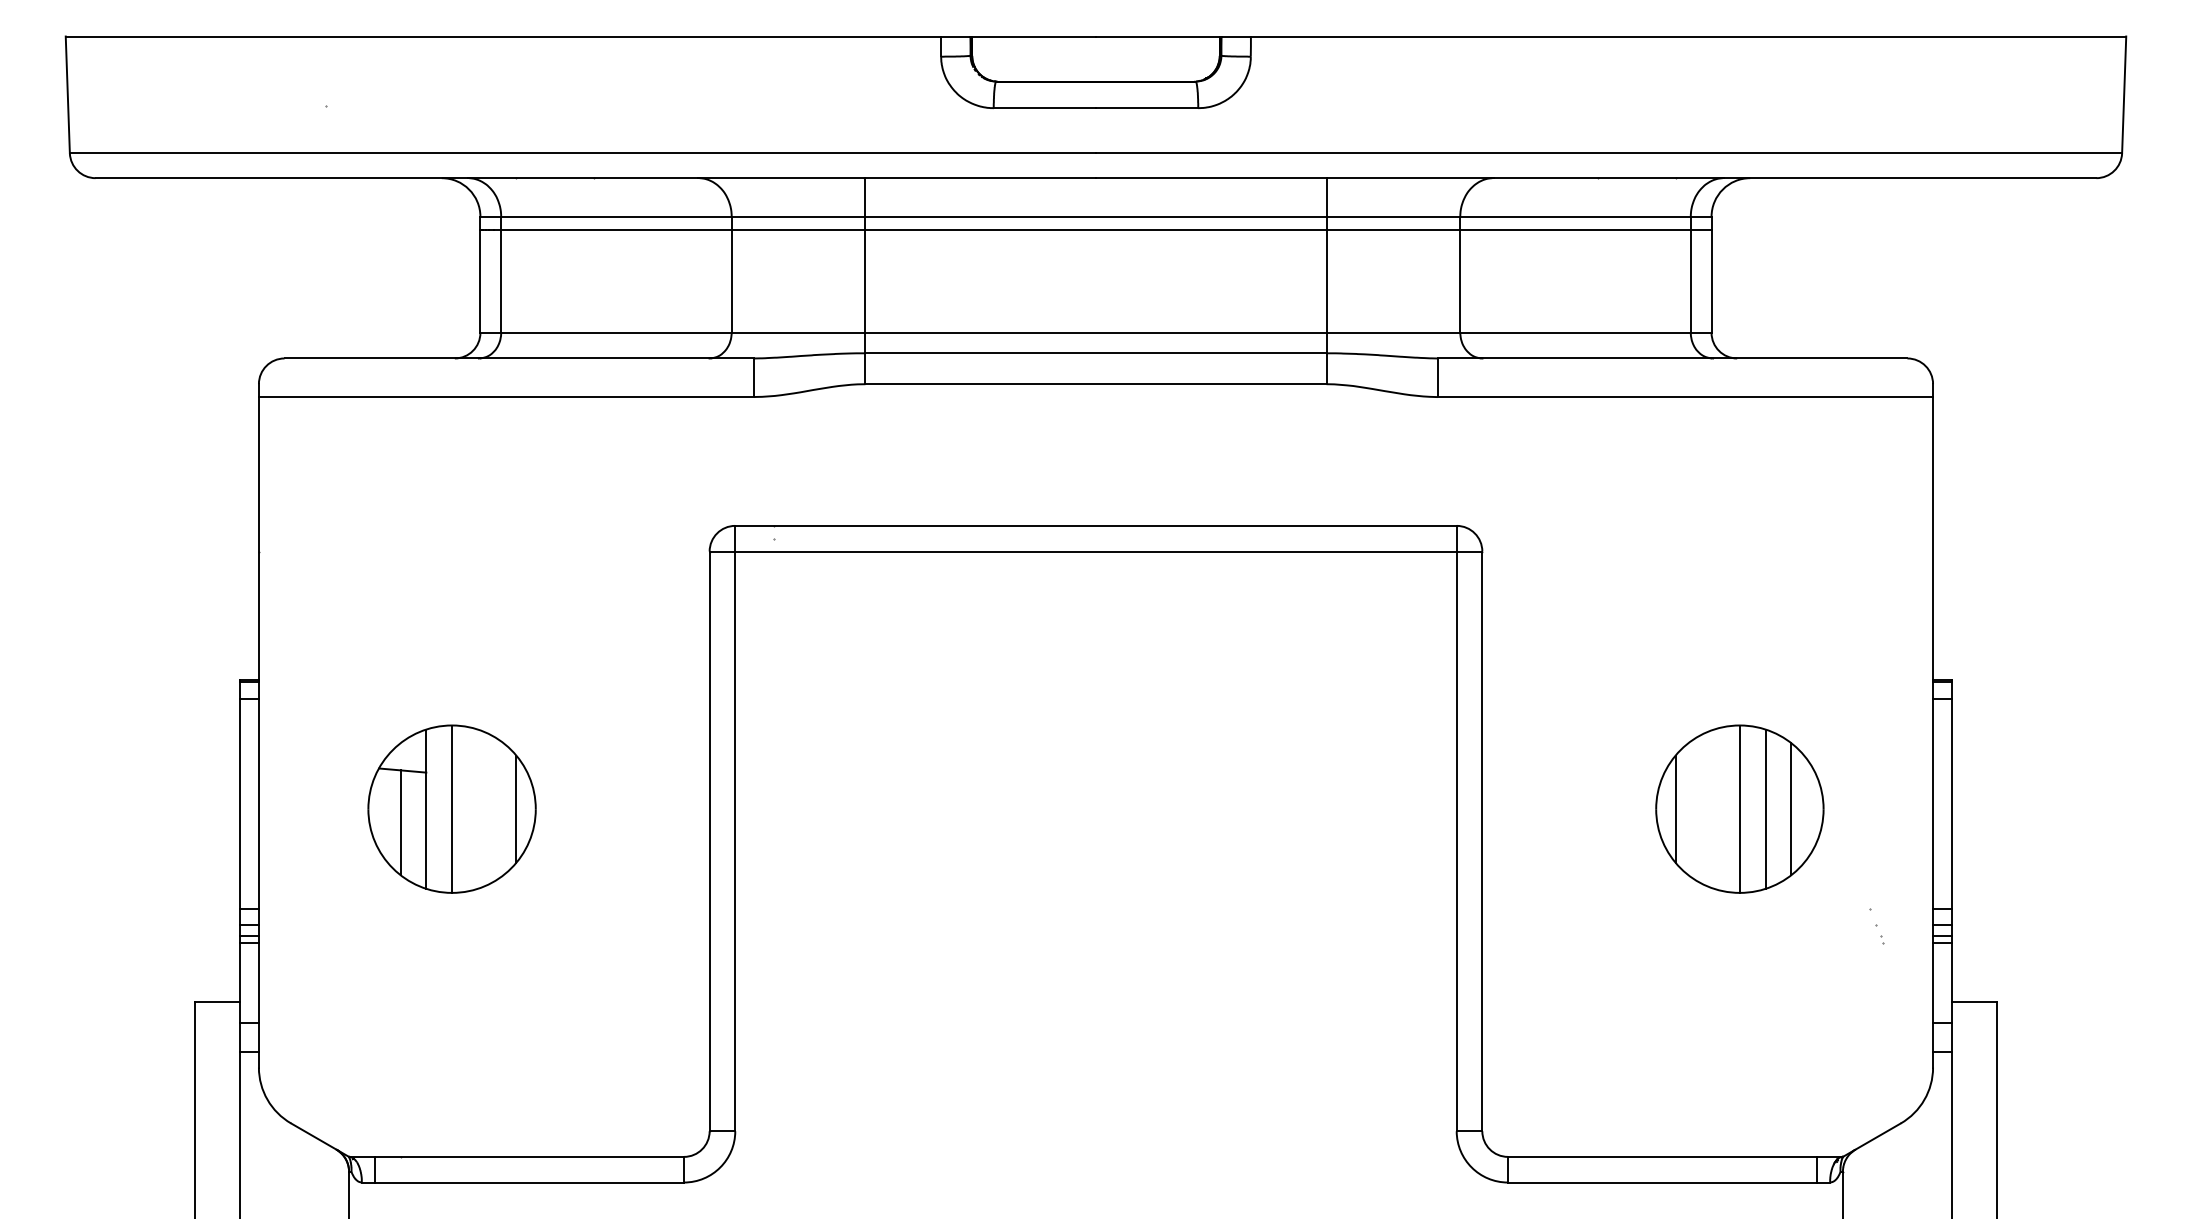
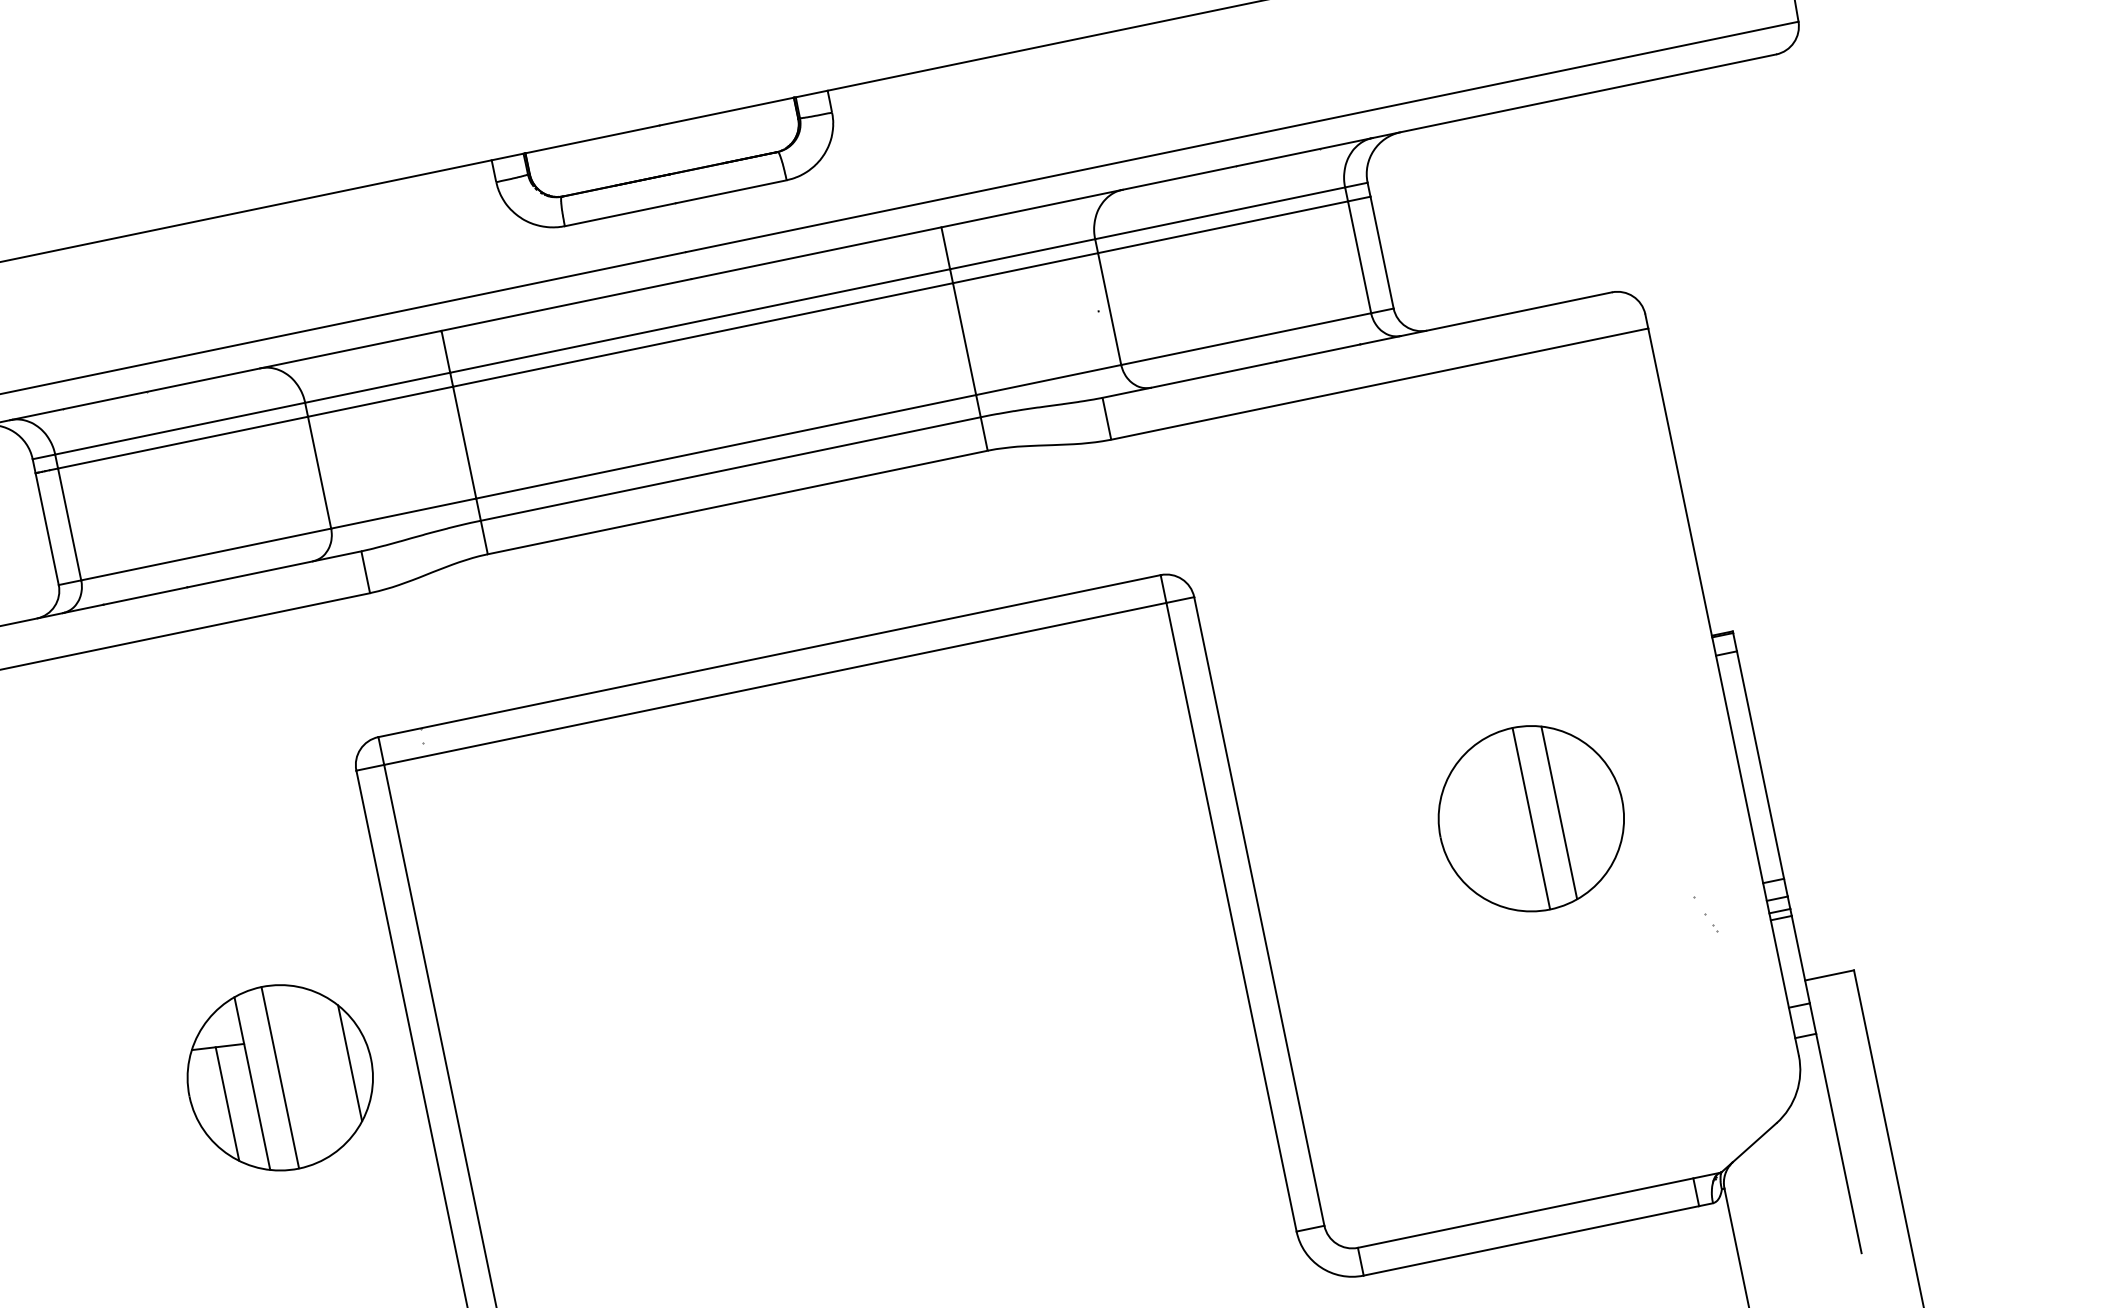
part: (451, 808) -> (279, 1077), moved
line: (1675, 808) -> (1461, 832), removed
line: (1791, 808) -> (1587, 806), removed

